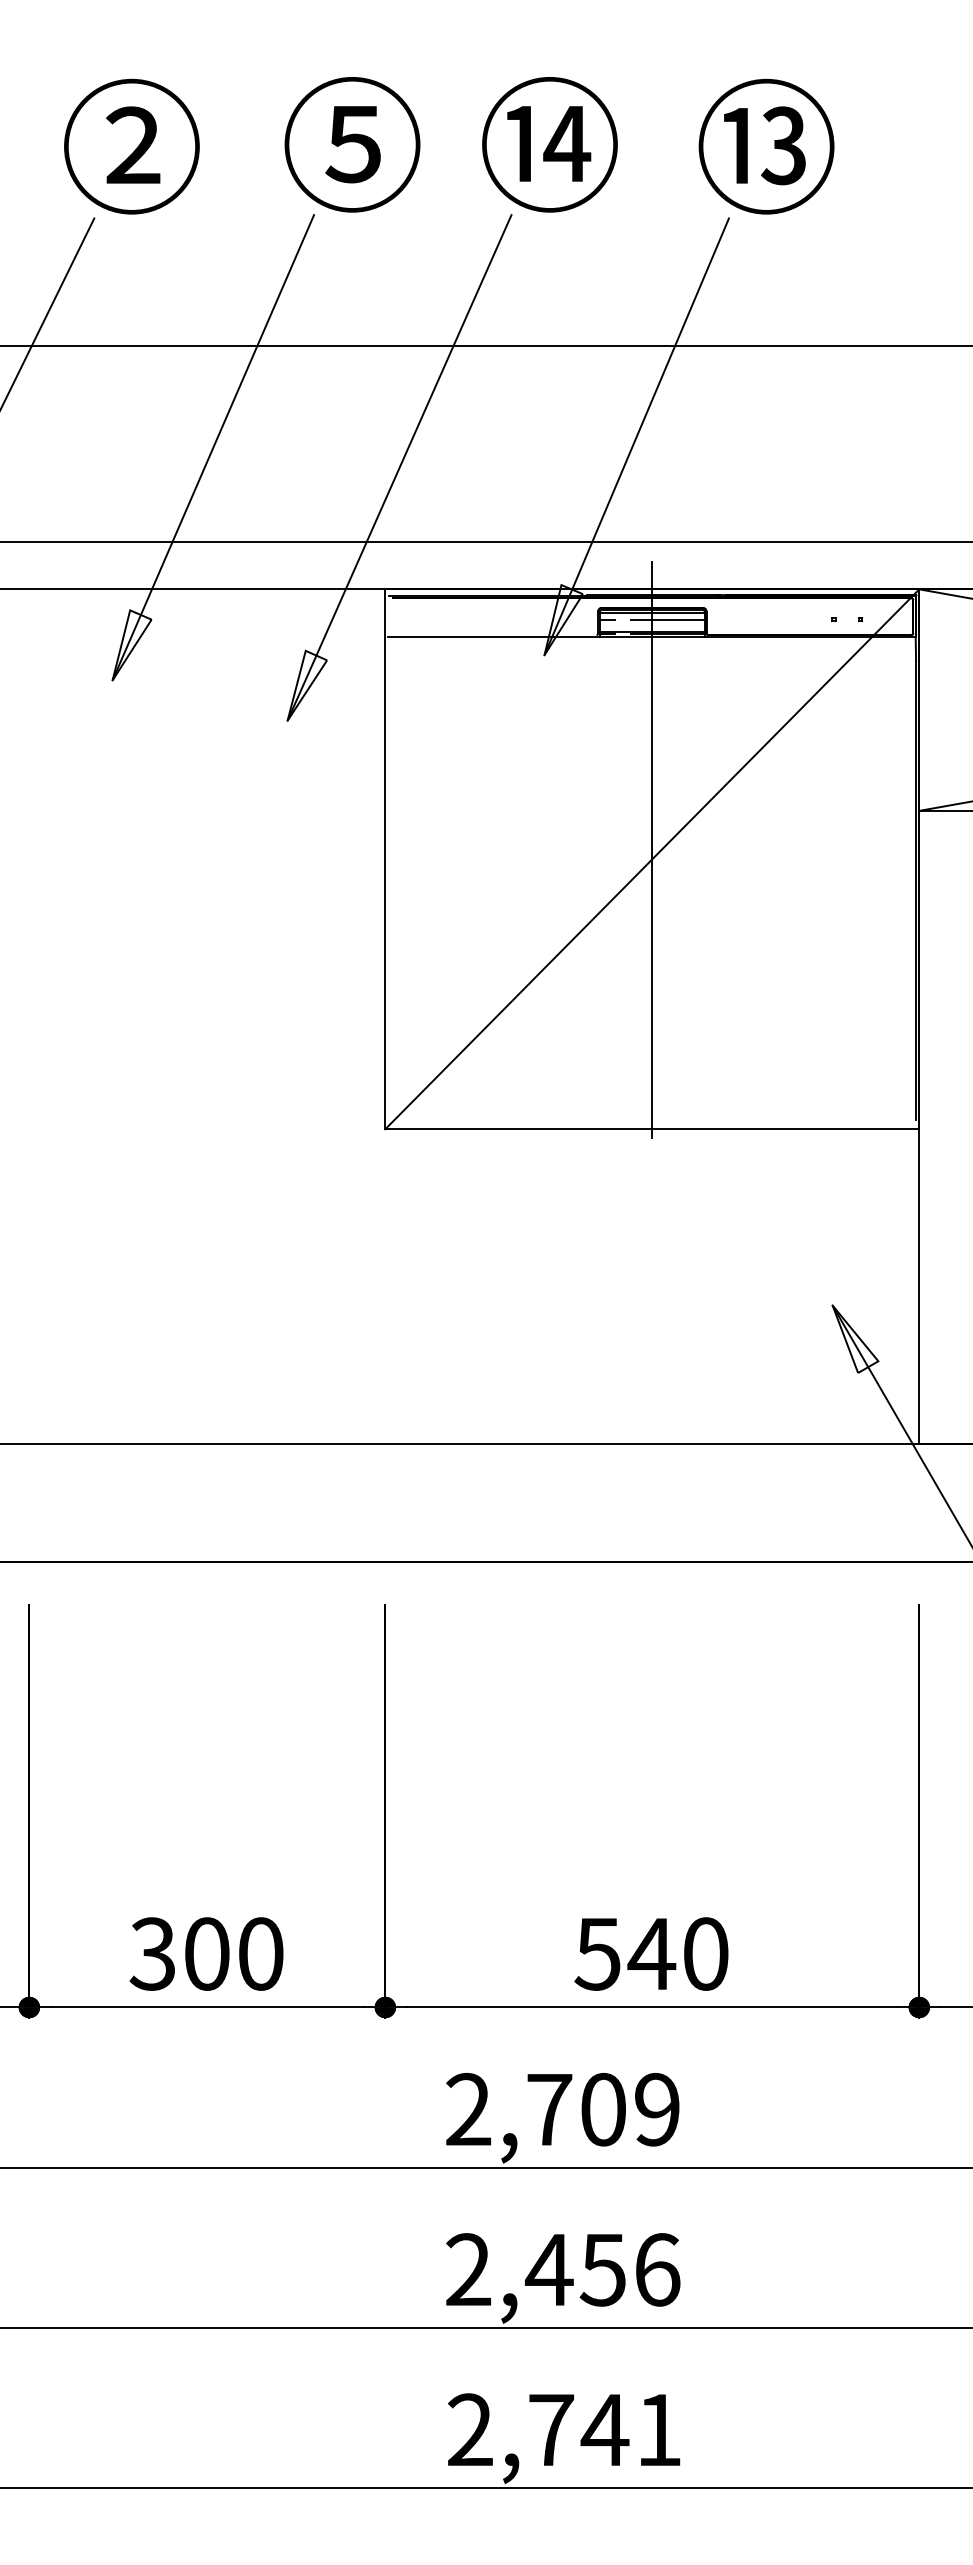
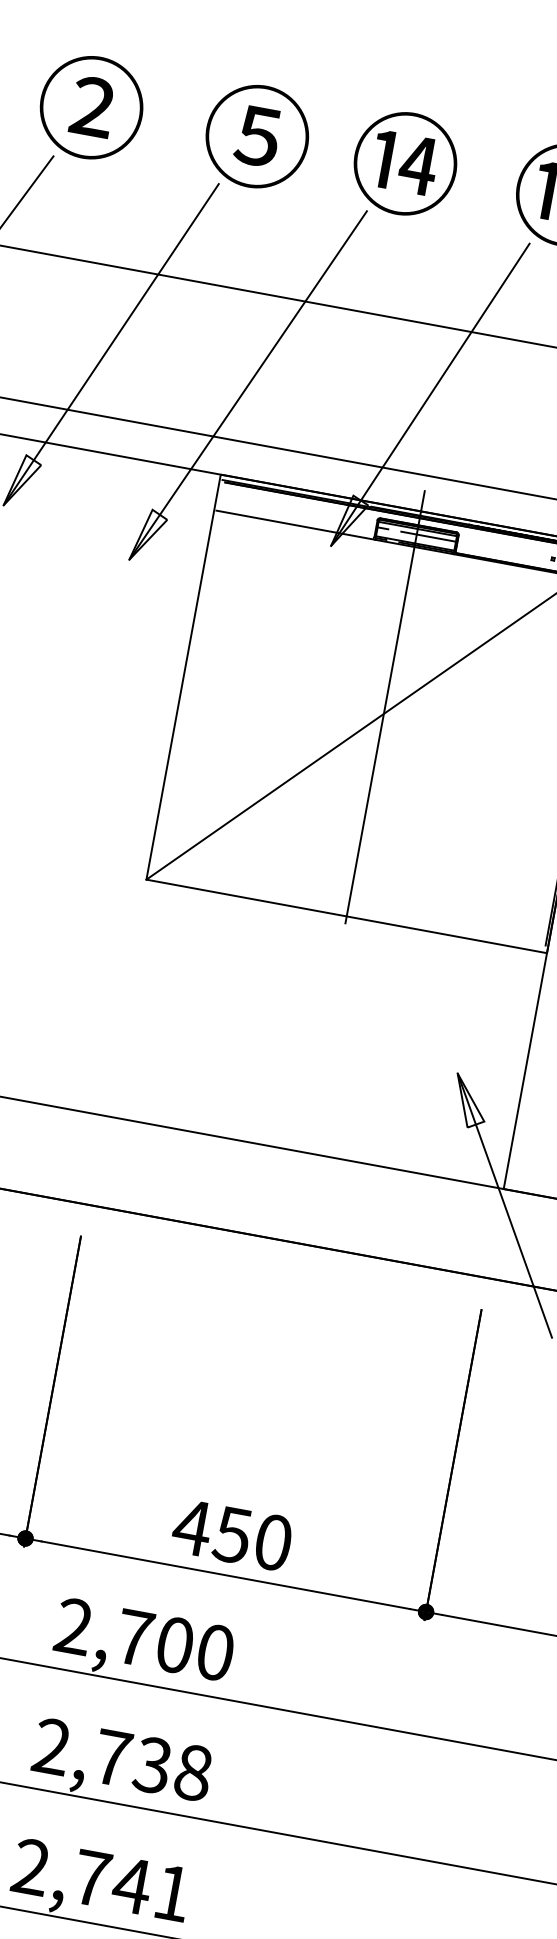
text: (624, 1954) -> (212, 1531), 540 -> 450
text: (657, 2109) -> (215, 1652), 2,709 -> 2,700
text: (602, 2269) -> (152, 1764), 2,456 -> 2,738

